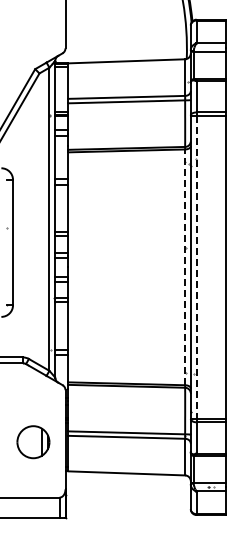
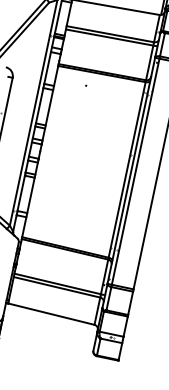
line: (185, 267) -> (127, 170), dashed -> solid
line: (196, 267) -> (135, 171), dashed -> solid

